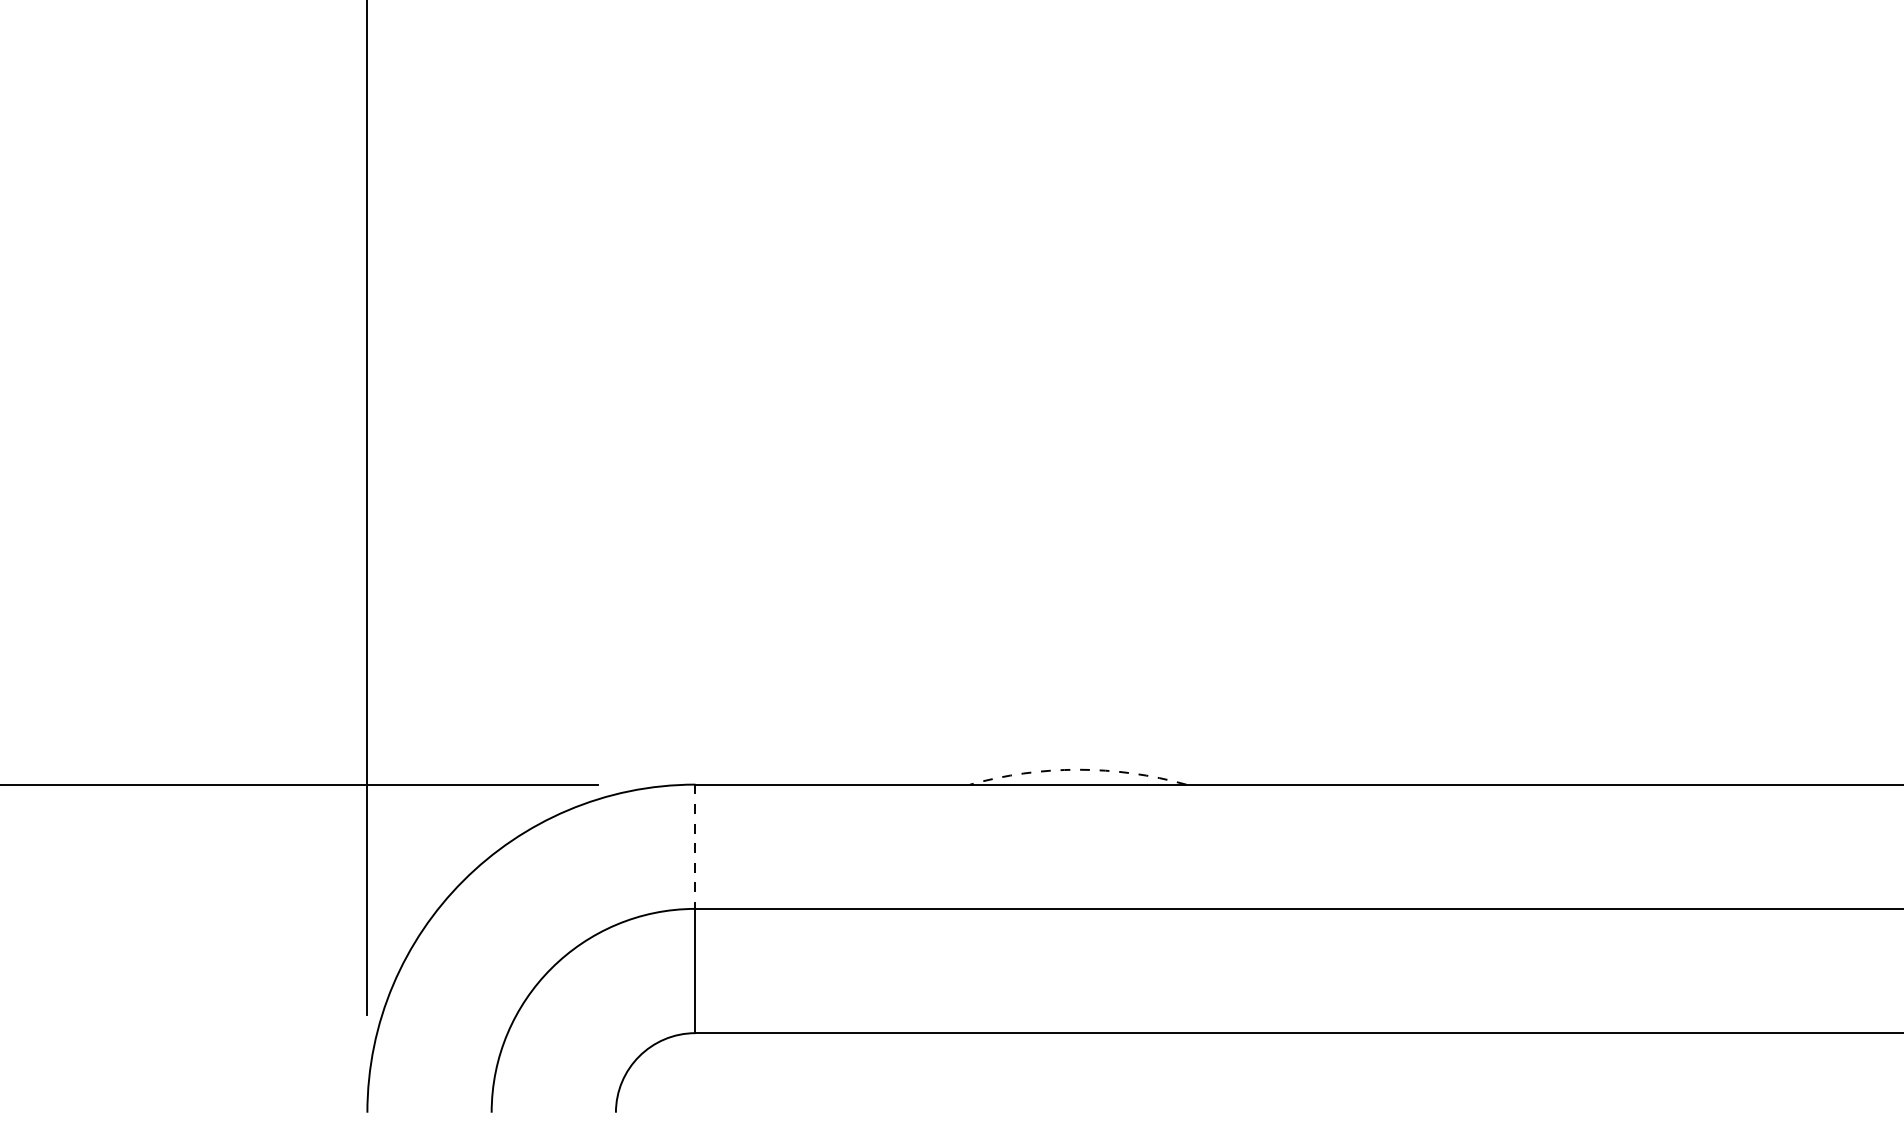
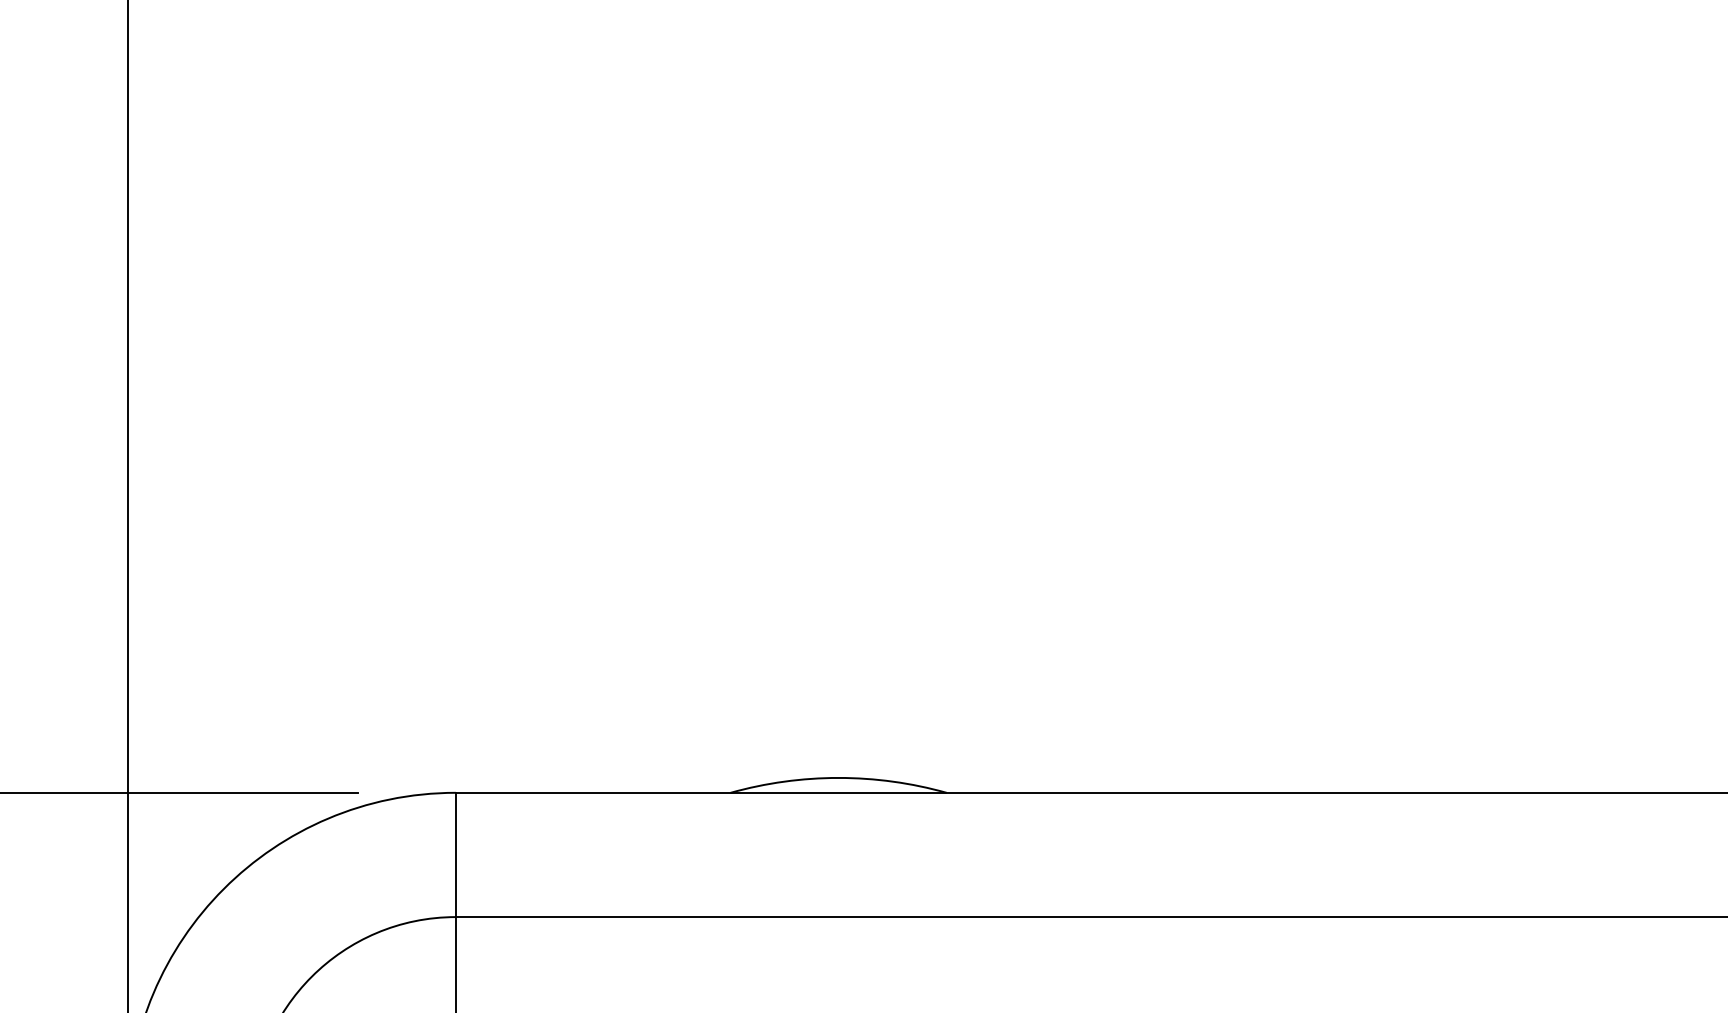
arc: (1078, 769) -> (838, 777), dashed -> solid
line: (695, 847) -> (455, 855), dashed -> solid

